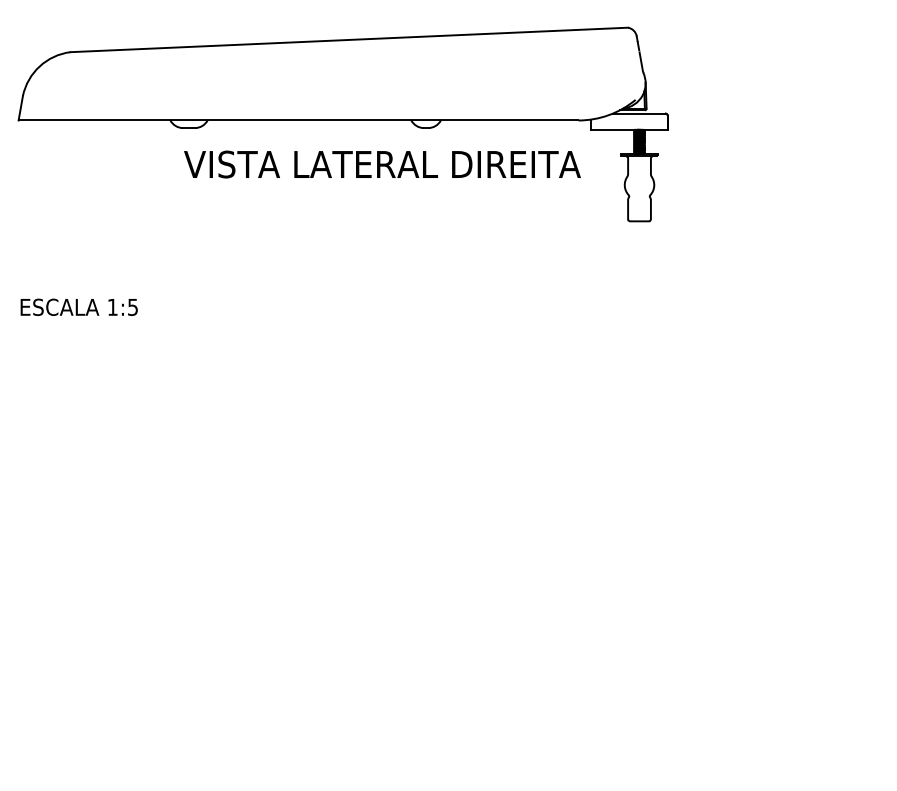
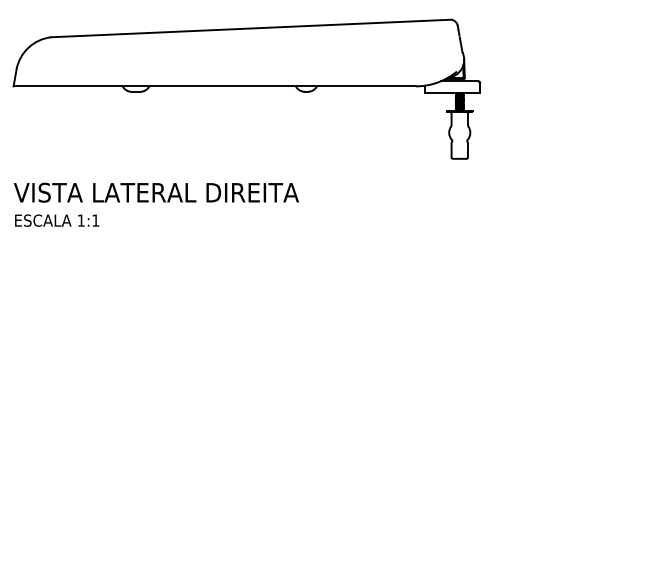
text: (382, 164) -> (156, 192), moved
text: (132, 307) -> (95, 220), 1:5 -> 1:1

